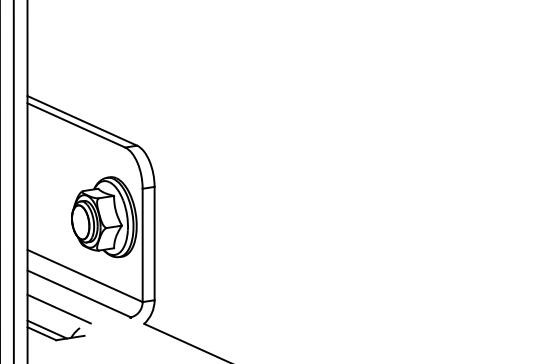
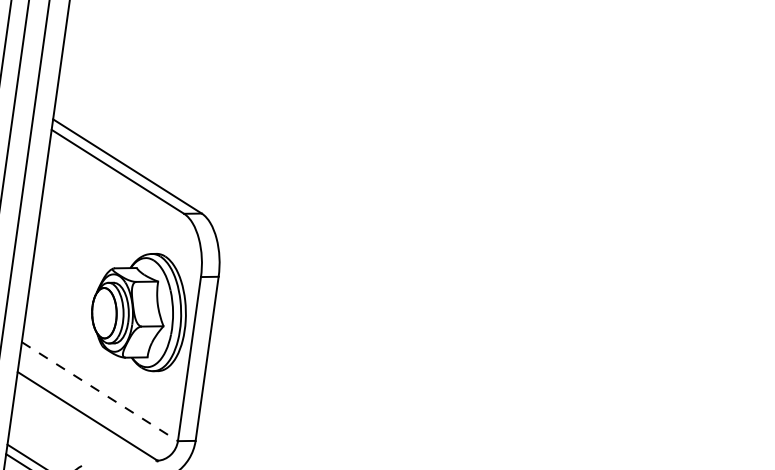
line: (85, 276) -> (100, 392), solid -> dashed
line: (58, 308) -> (54, 433), removed

